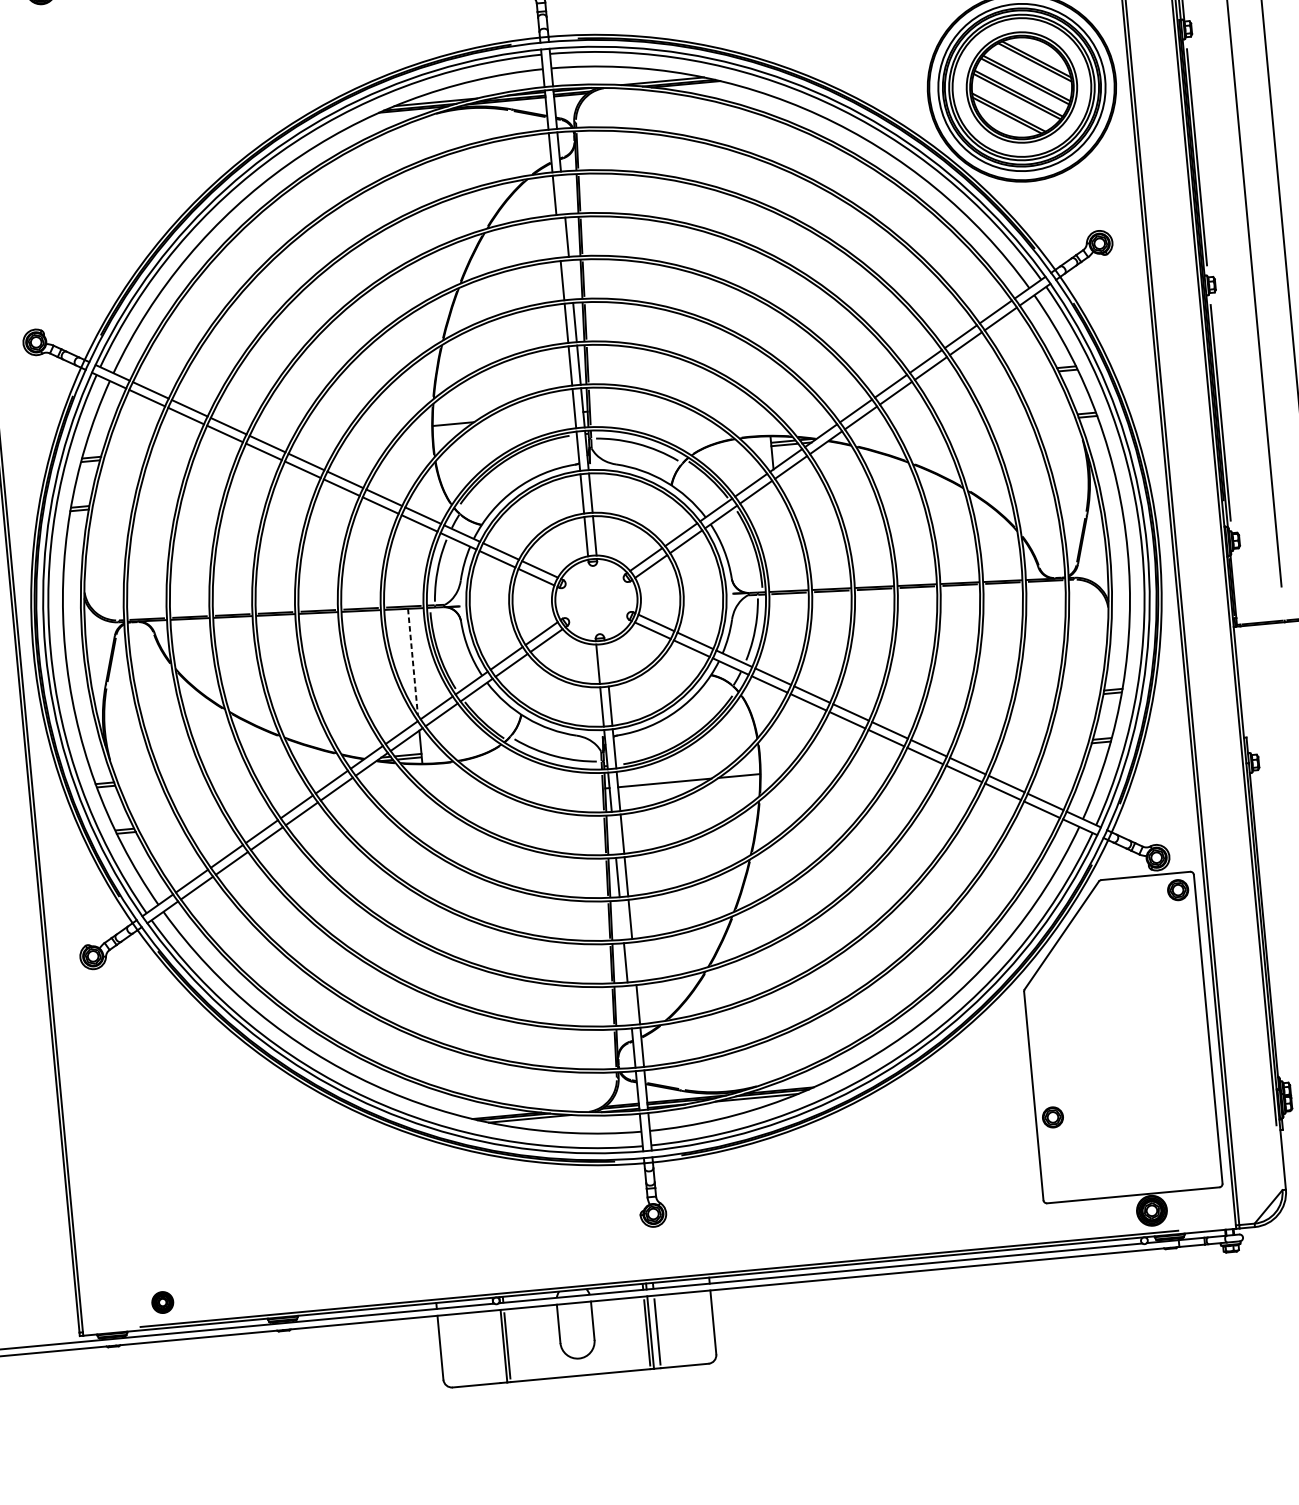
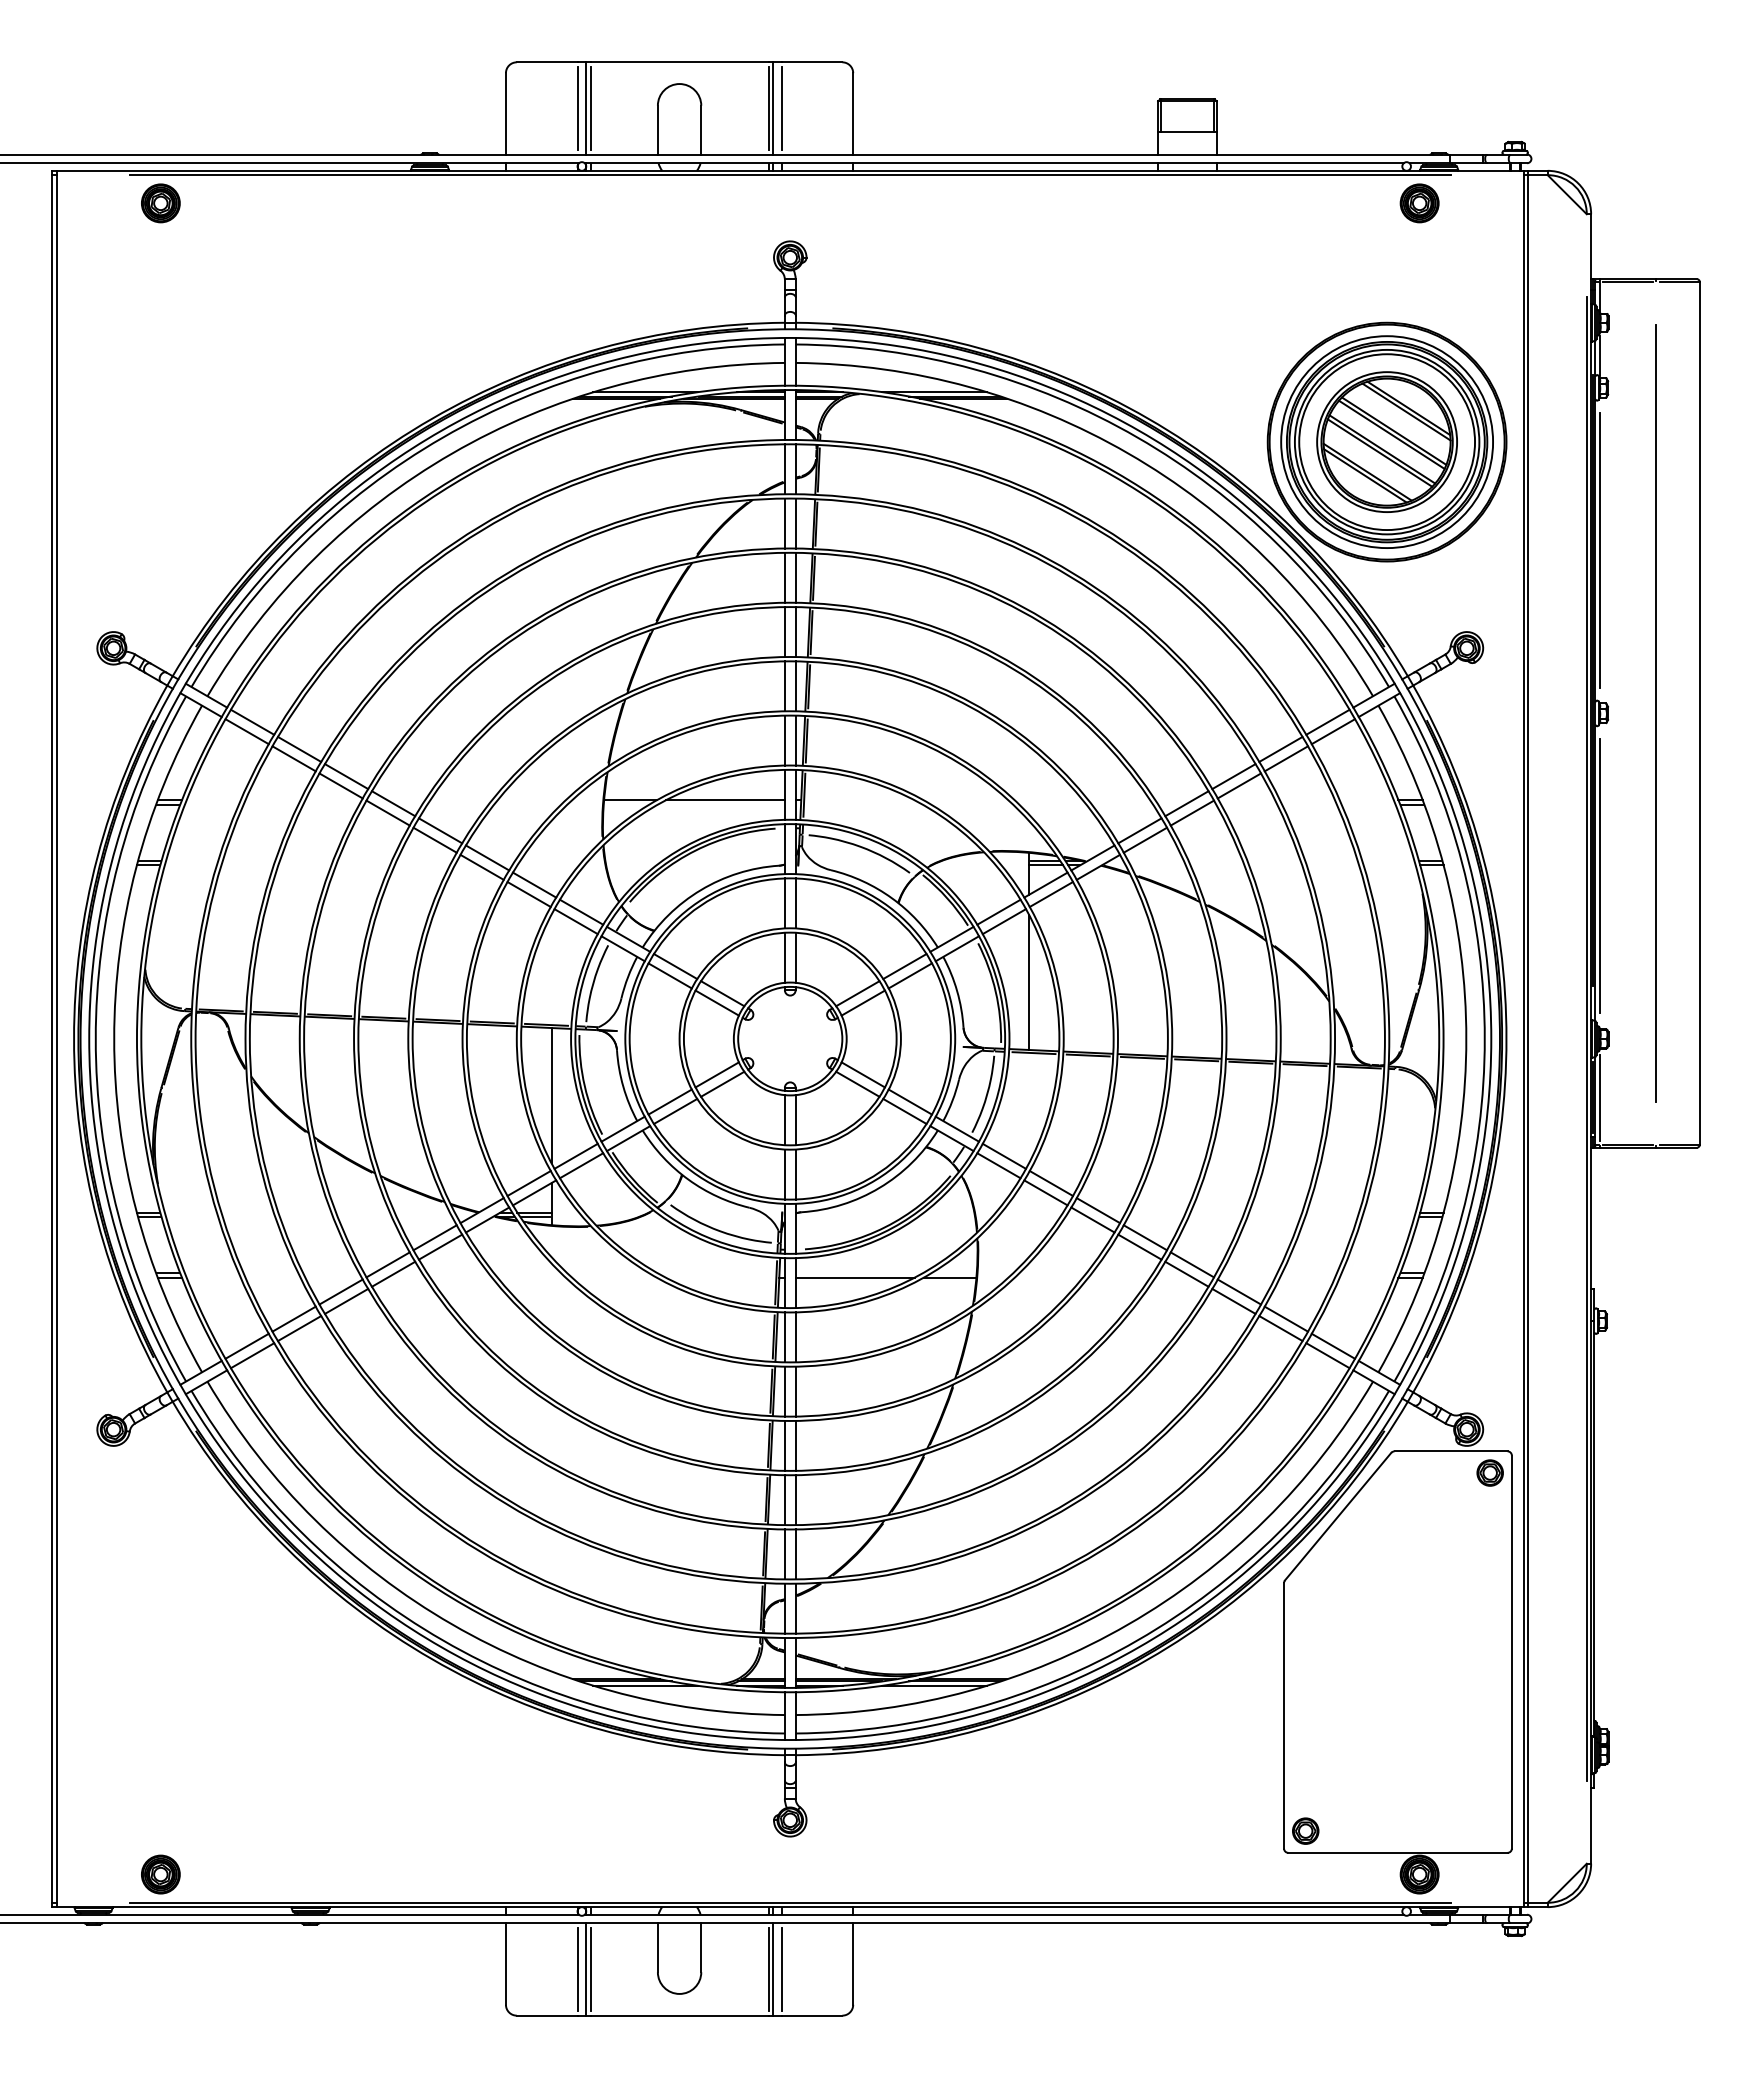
line: (562, 194) -> (795, 523), added
line: (558, 237) -> (784, 577), added
line: (570, 280) -> (795, 632), added
line: (528, 417) -> (725, 800), added
line: (780, 537) -> (1029, 981), added
line: (1236, 587) -> (1599, 1097), added
line: (412, 661) -> (551, 1095), dashed -> solid
line: (606, 663) -> (795, 1120), added
line: (613, 835) -> (784, 1337), added
line: (621, 919) -> (784, 1445), added
line: (634, 962) -> (795, 1500), added
line: (629, 1005) -> (784, 1554), added
part: (1052, 1116) -> (1305, 1830), moved
part: (162, 1302) -> (160, 1874), size x1.43
line: (497, 1346) -> (577, 1969), added

